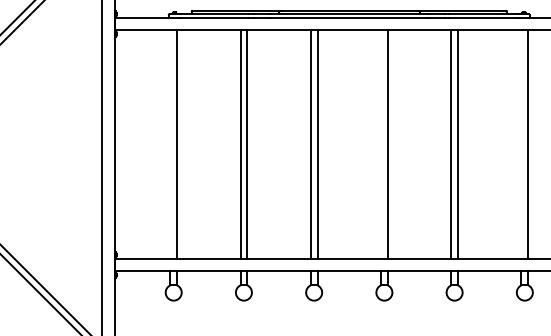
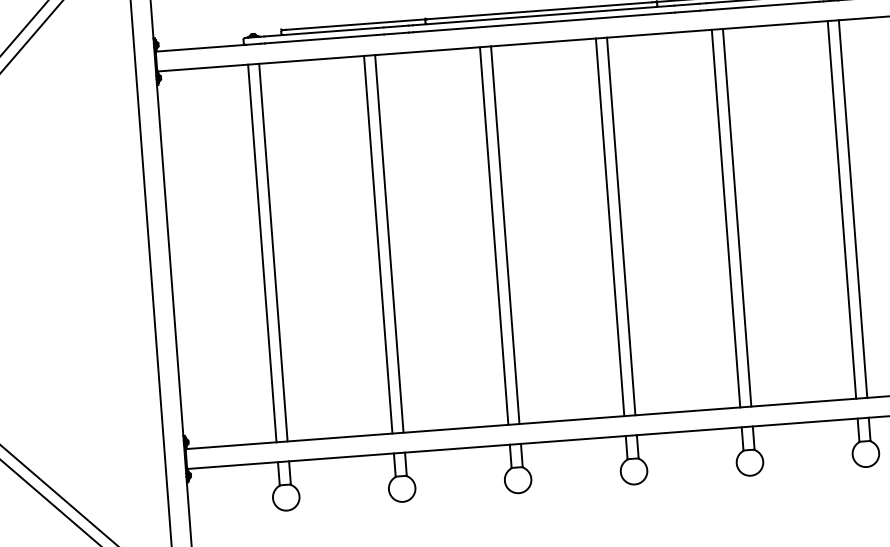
line: (170, 144) -> (262, 253), added
line: (381, 144) -> (610, 227), added
line: (521, 144) -> (842, 209), added

